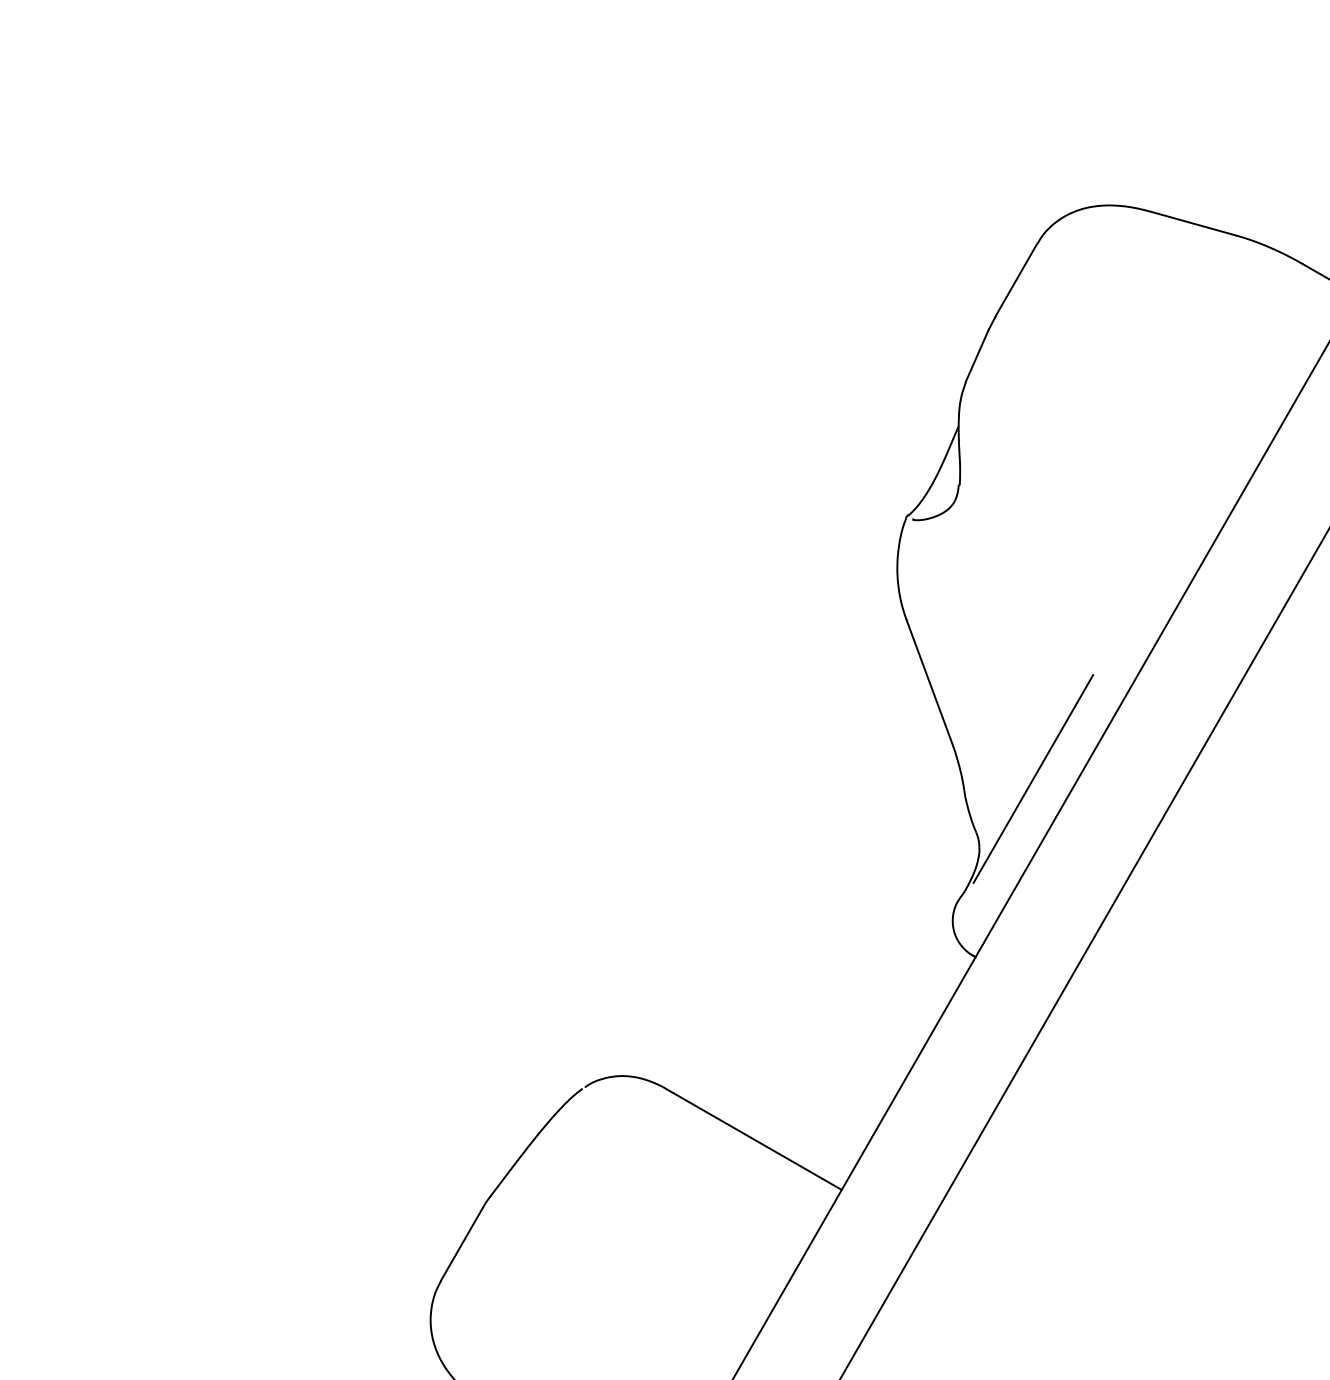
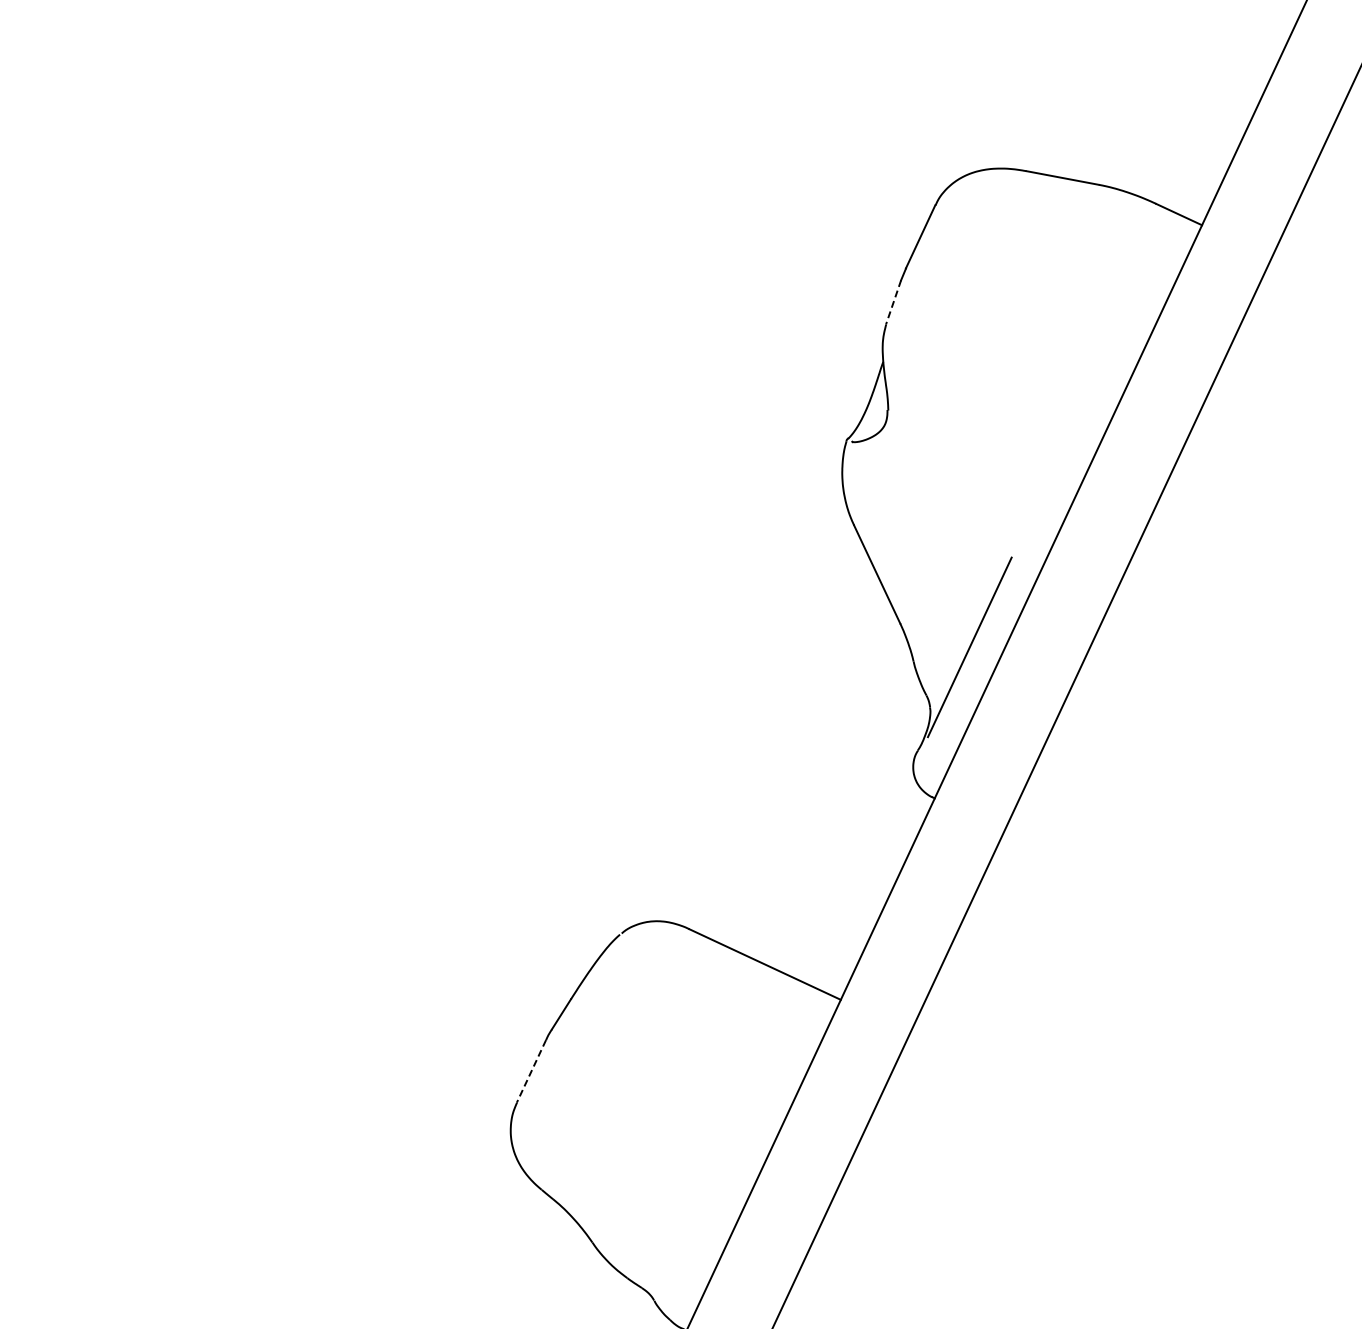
line: (977, 356) -> (893, 302), solid -> dashed
line: (462, 1244) -> (531, 1071), solid -> dashed

